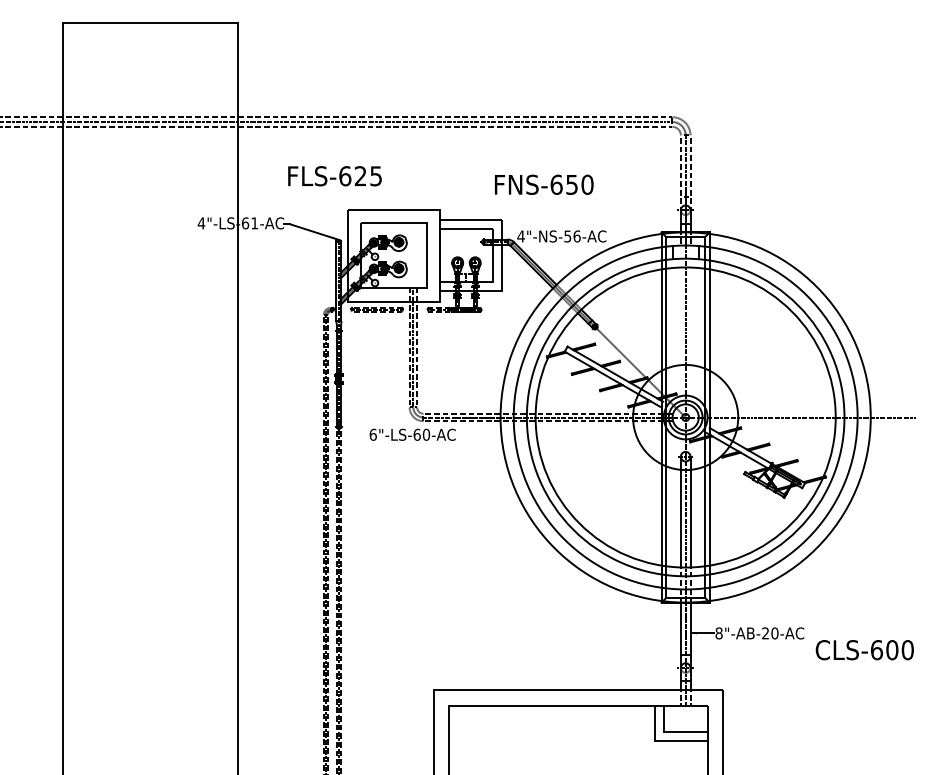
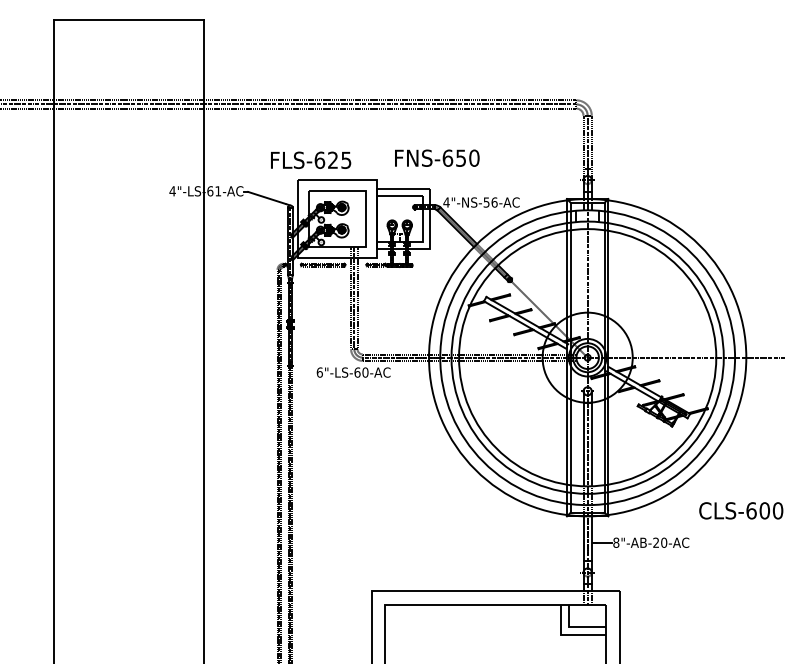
text: (334, 176) -> (310, 160), moved
text: (544, 184) -> (437, 157), moved
text: (864, 650) -> (740, 511), moved

